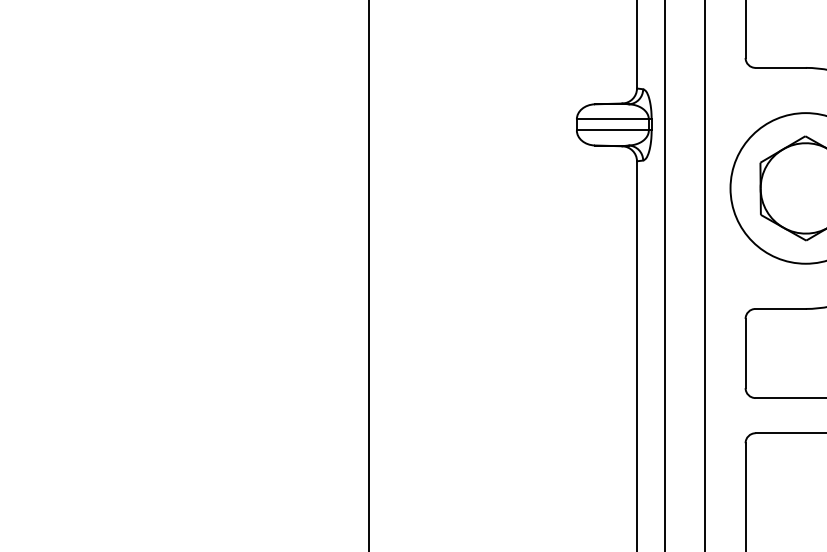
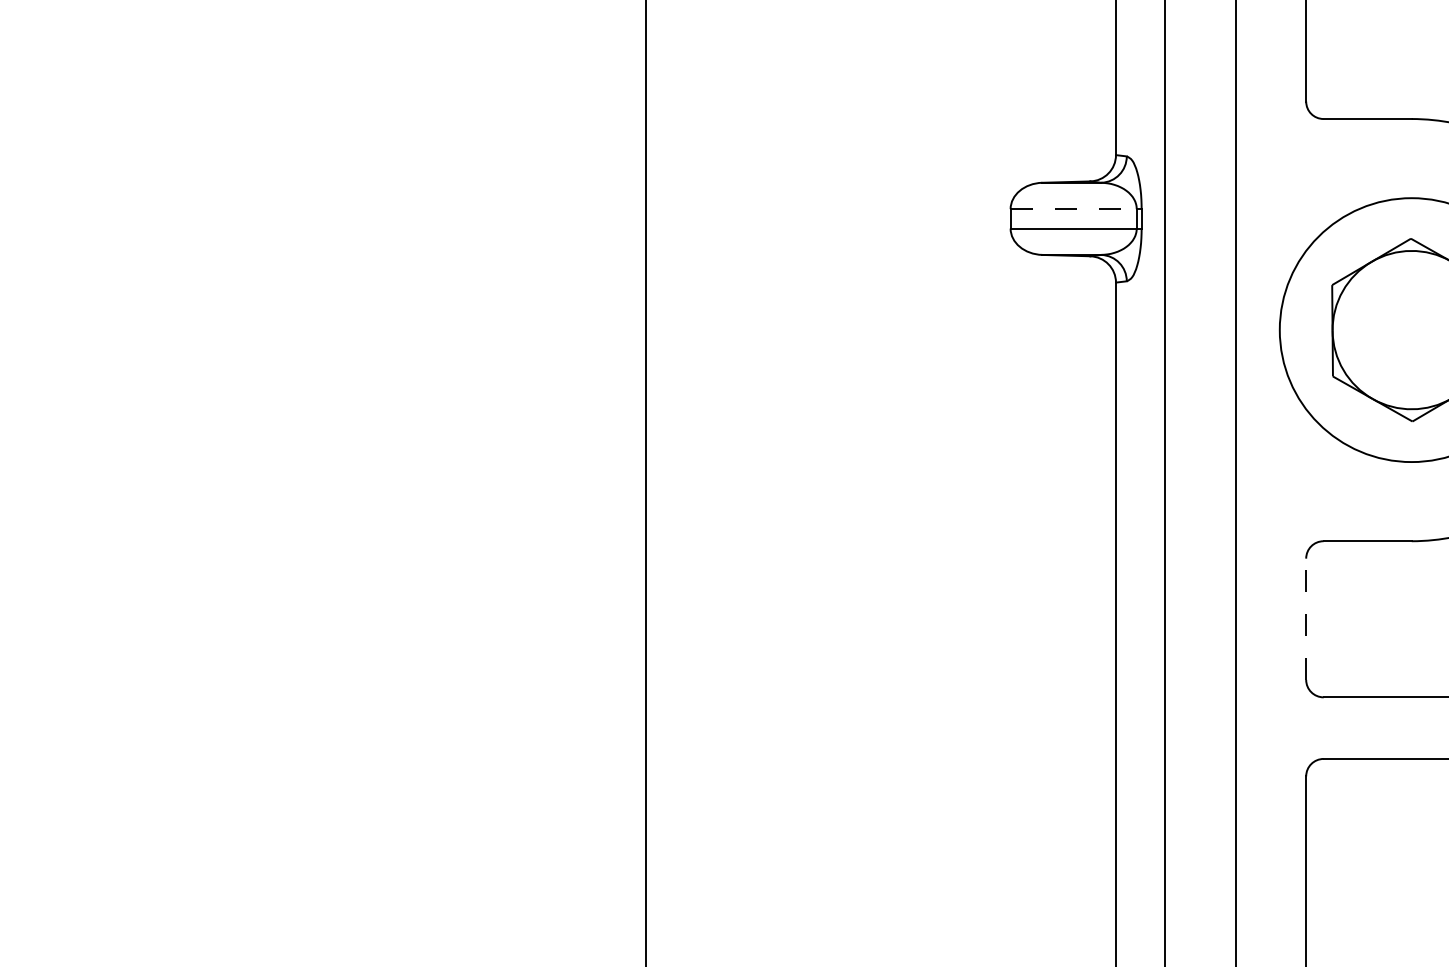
line: (613, 119) -> (1074, 209), solid -> dashed
line: (745, 353) -> (1306, 619), solid -> dashed

